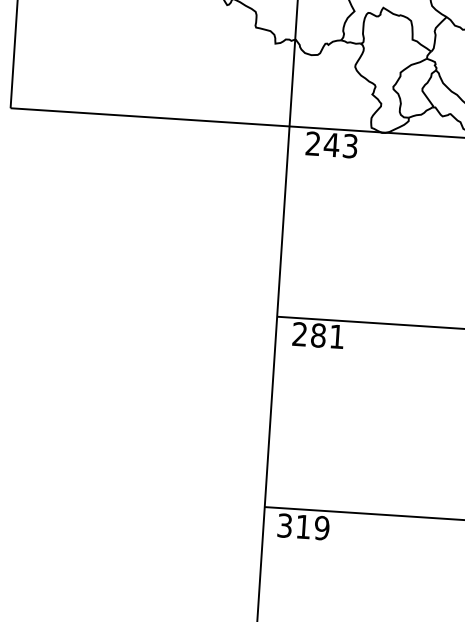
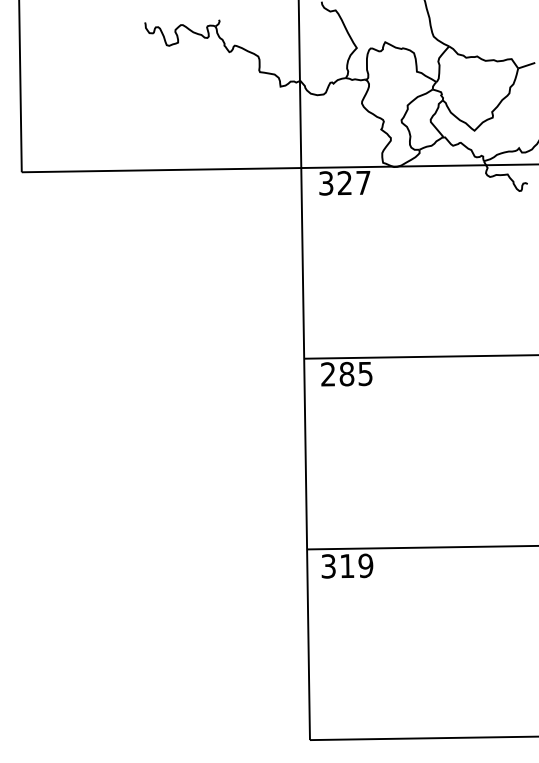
text: (331, 144) -> (344, 182), 243 -> 327
text: (337, 337) -> (365, 374), 281 -> 285

